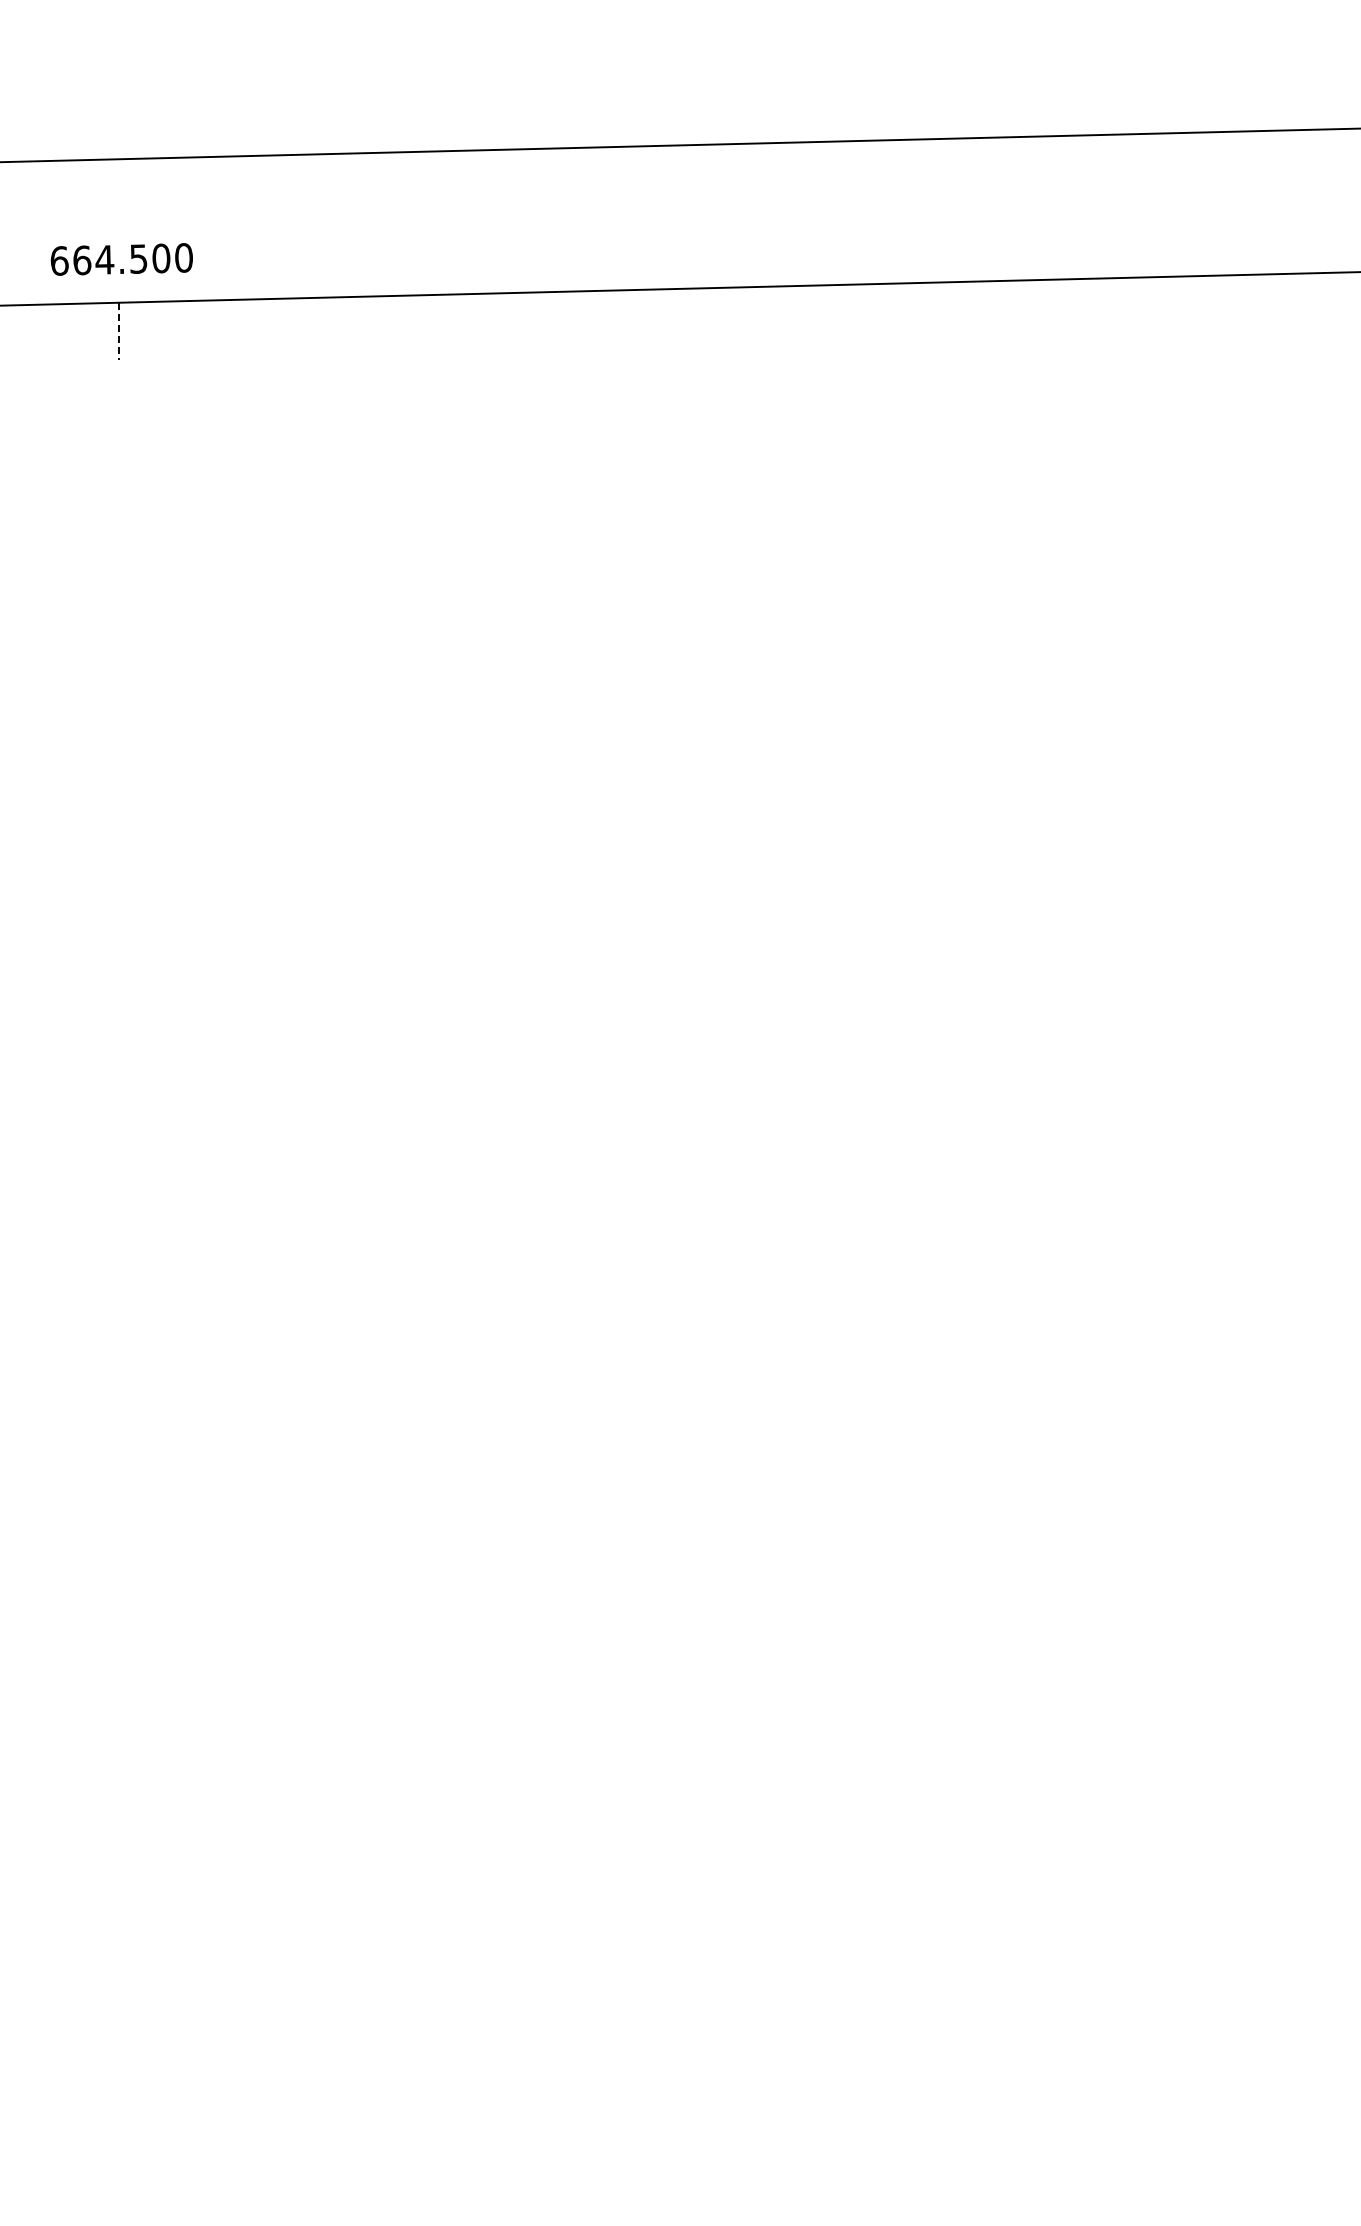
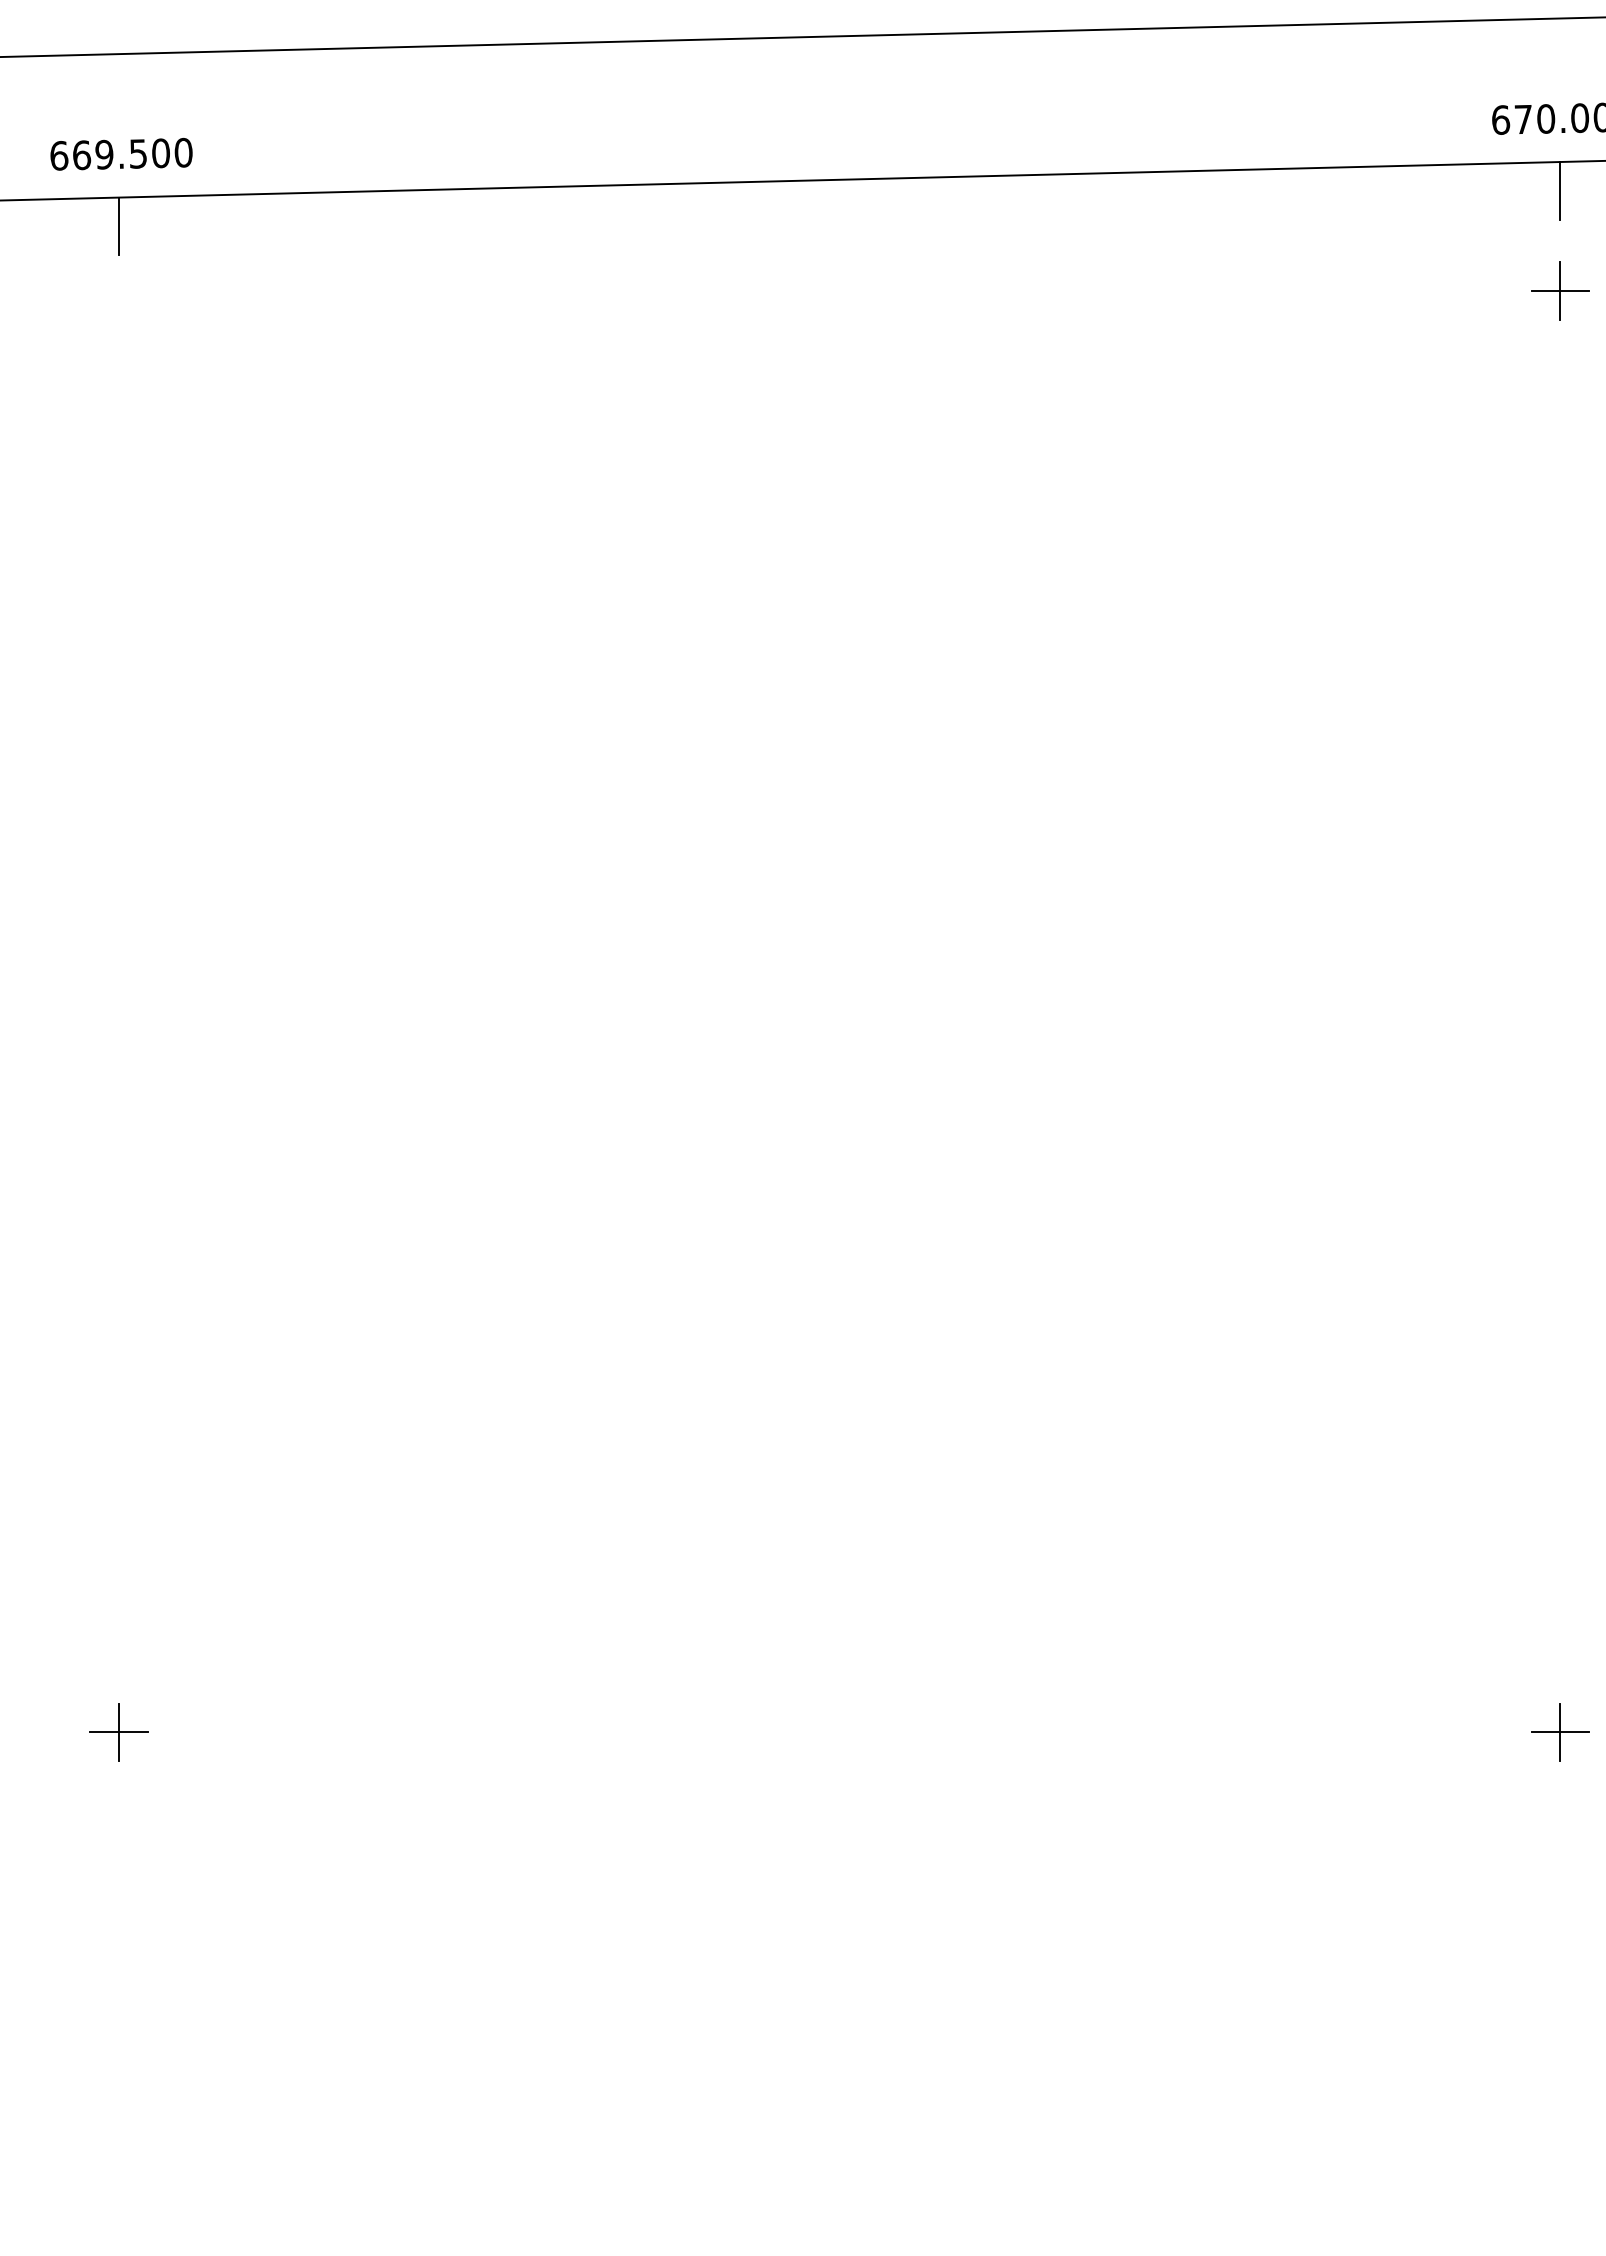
text: (104, 259) -> (104, 154), 664.500 -> 669.500
line: (118, 331) -> (118, 226), dashed -> solid
part: (118, 1837) -> (118, 1732), added

